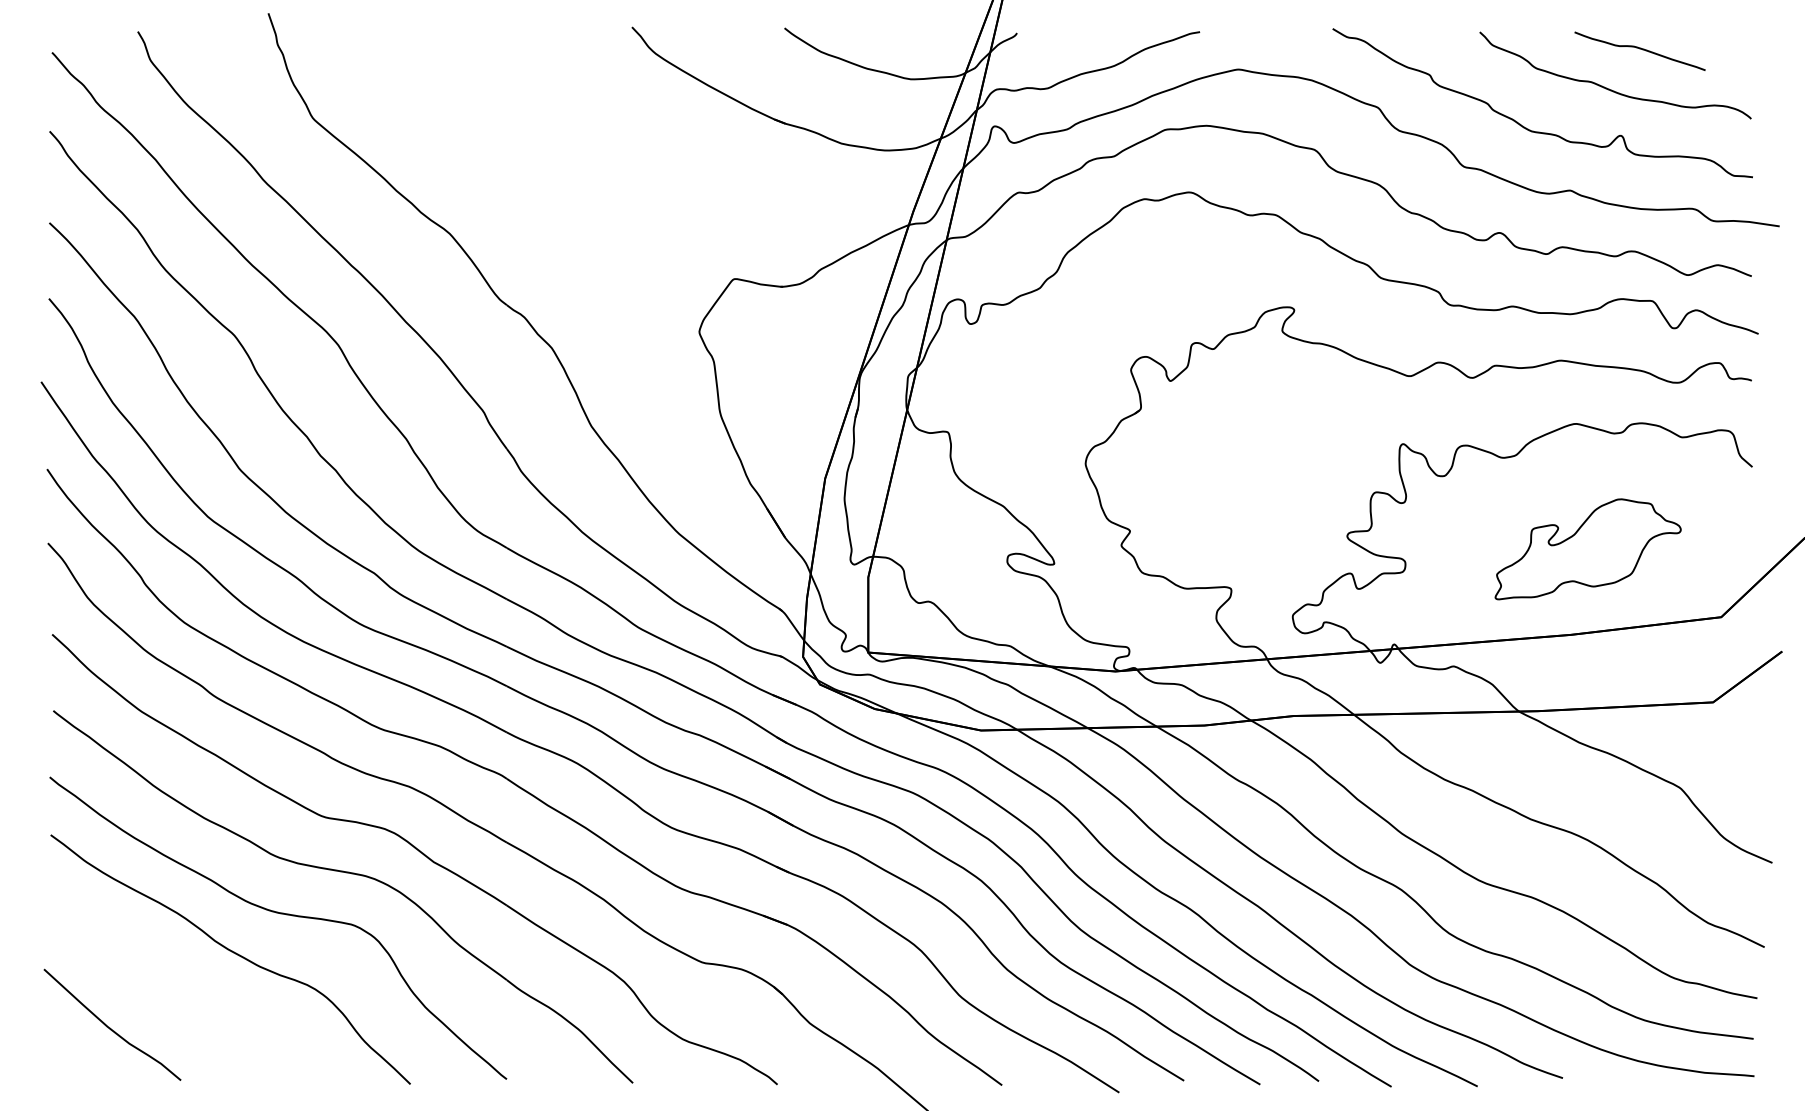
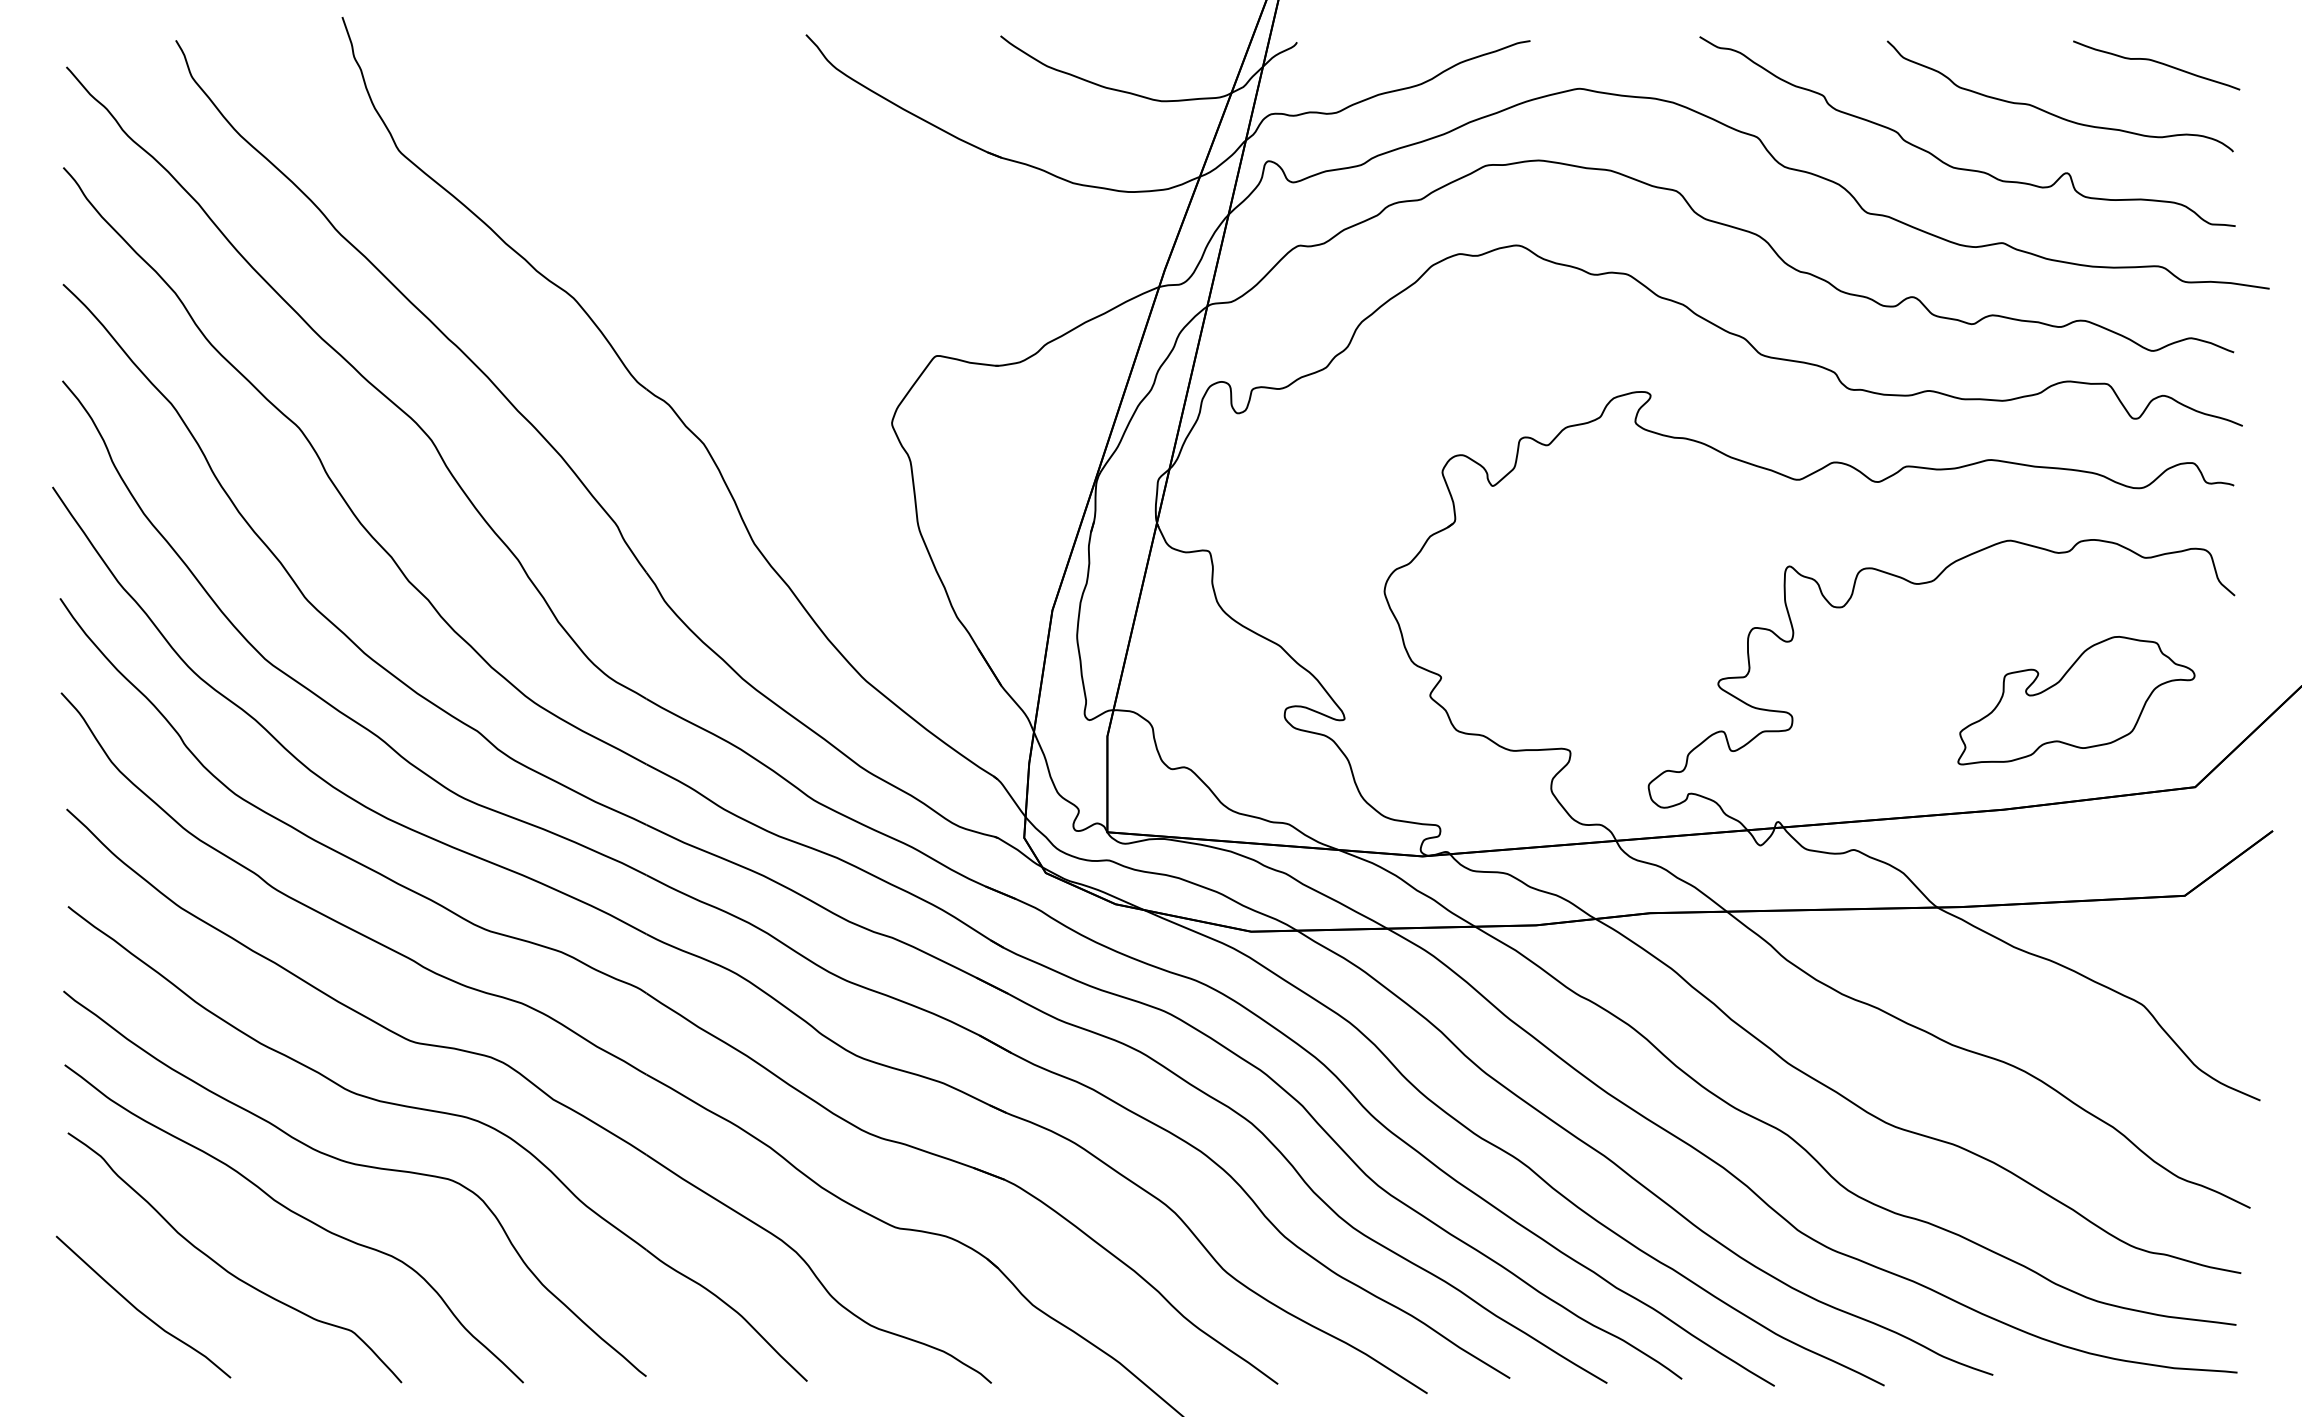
curve: (1639, 49) -> (2155, 63), moved
part: (1587, 549) -> (2075, 700), moved
curve: (178, 995) -> (227, 1269), added

